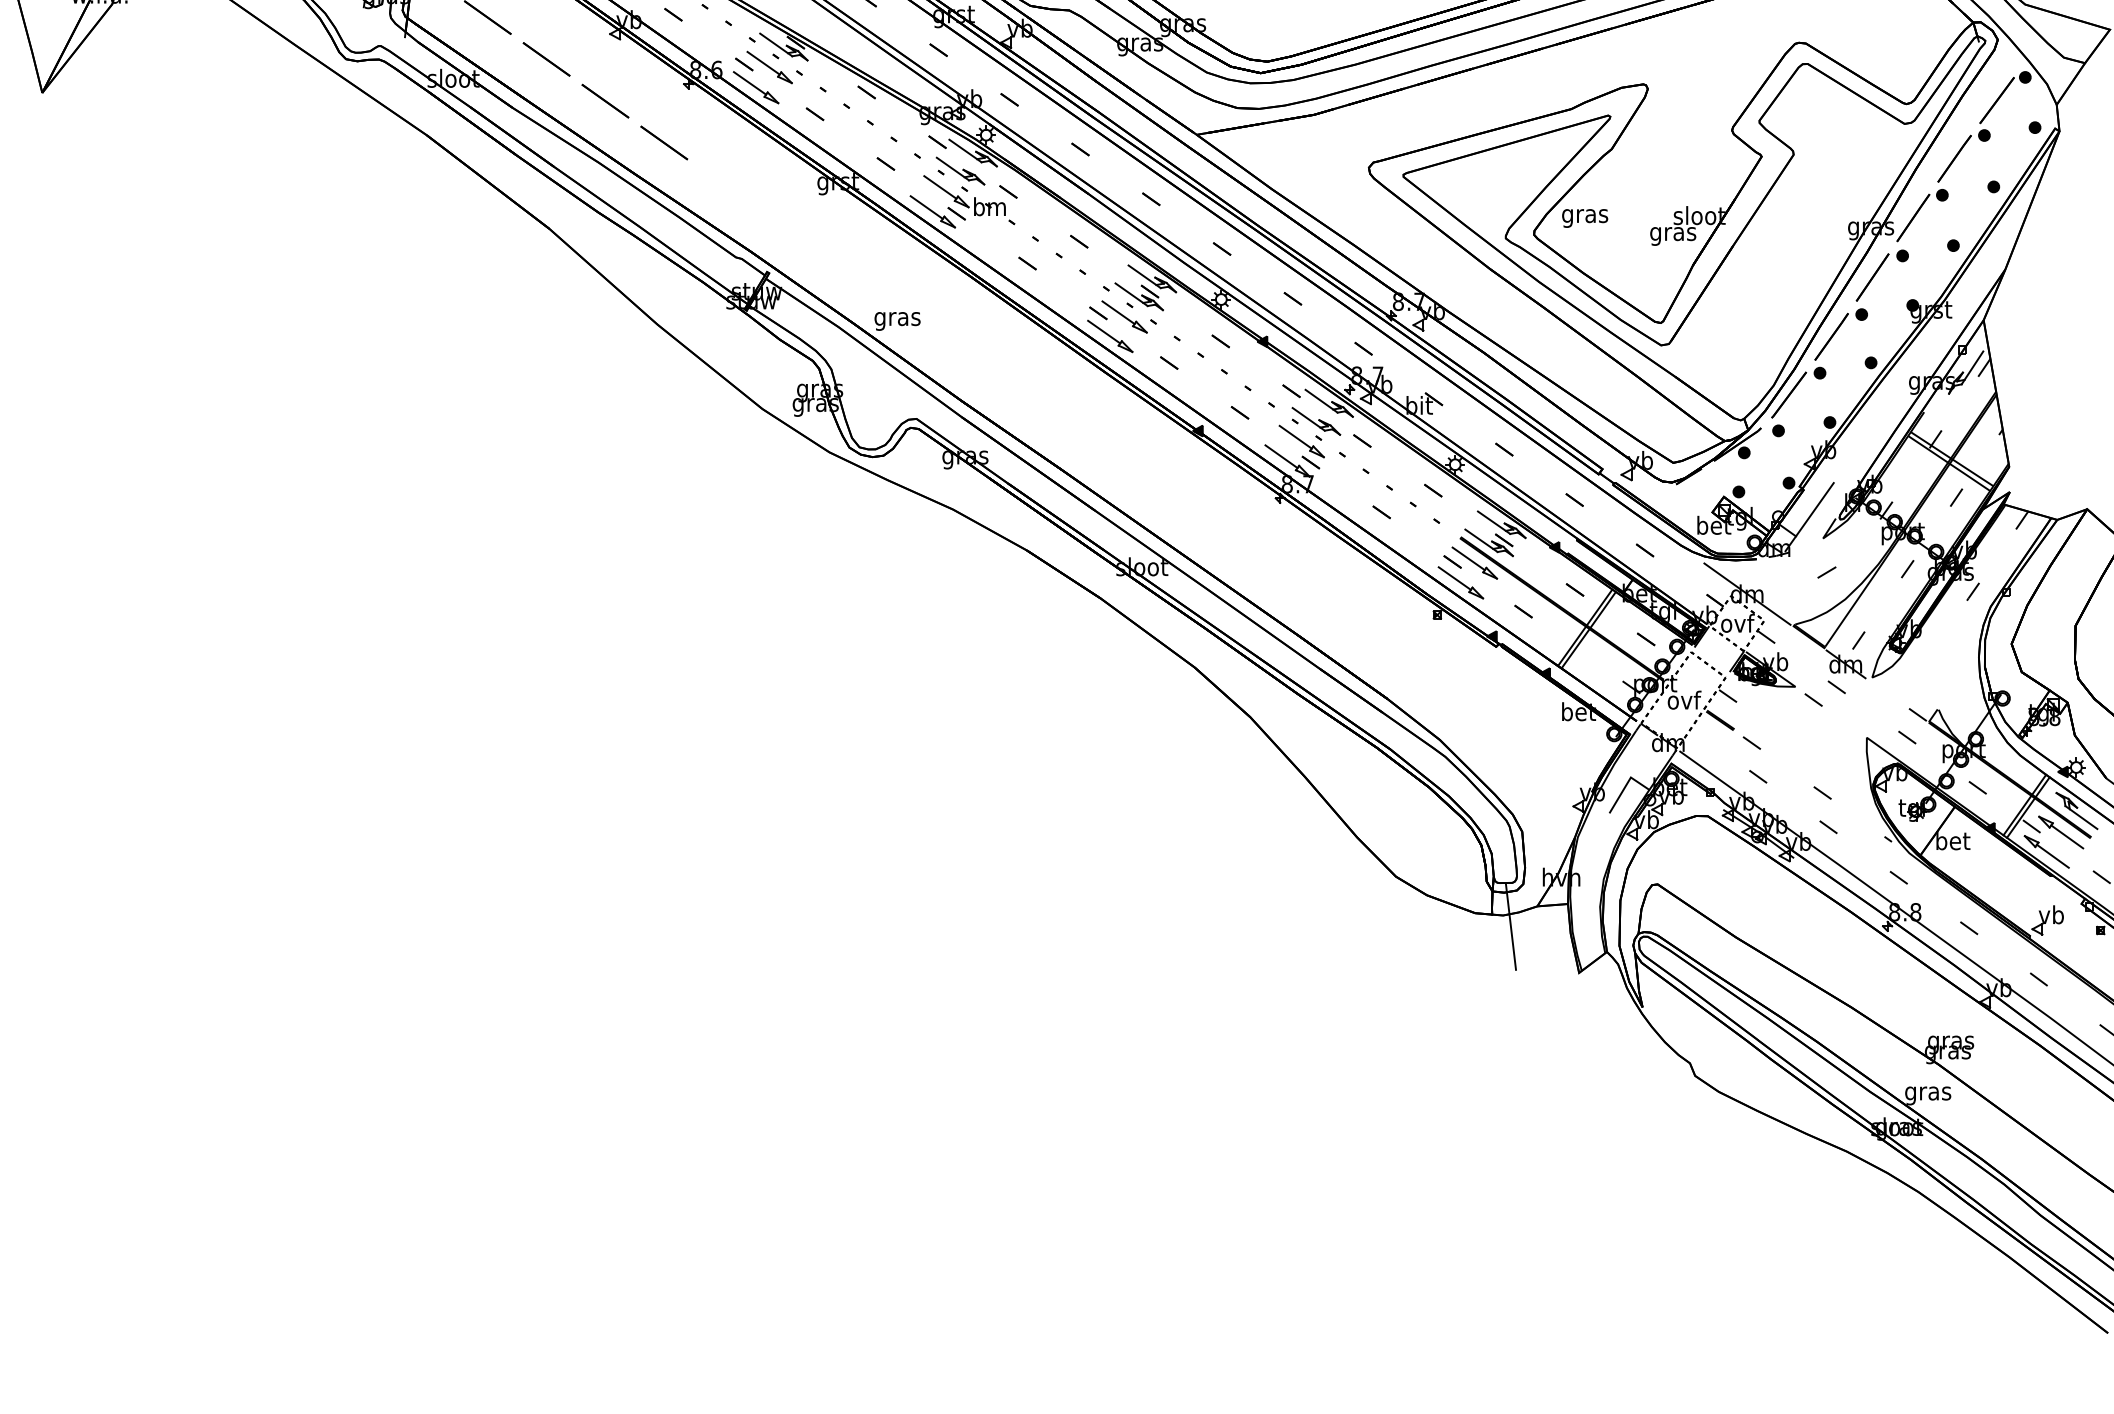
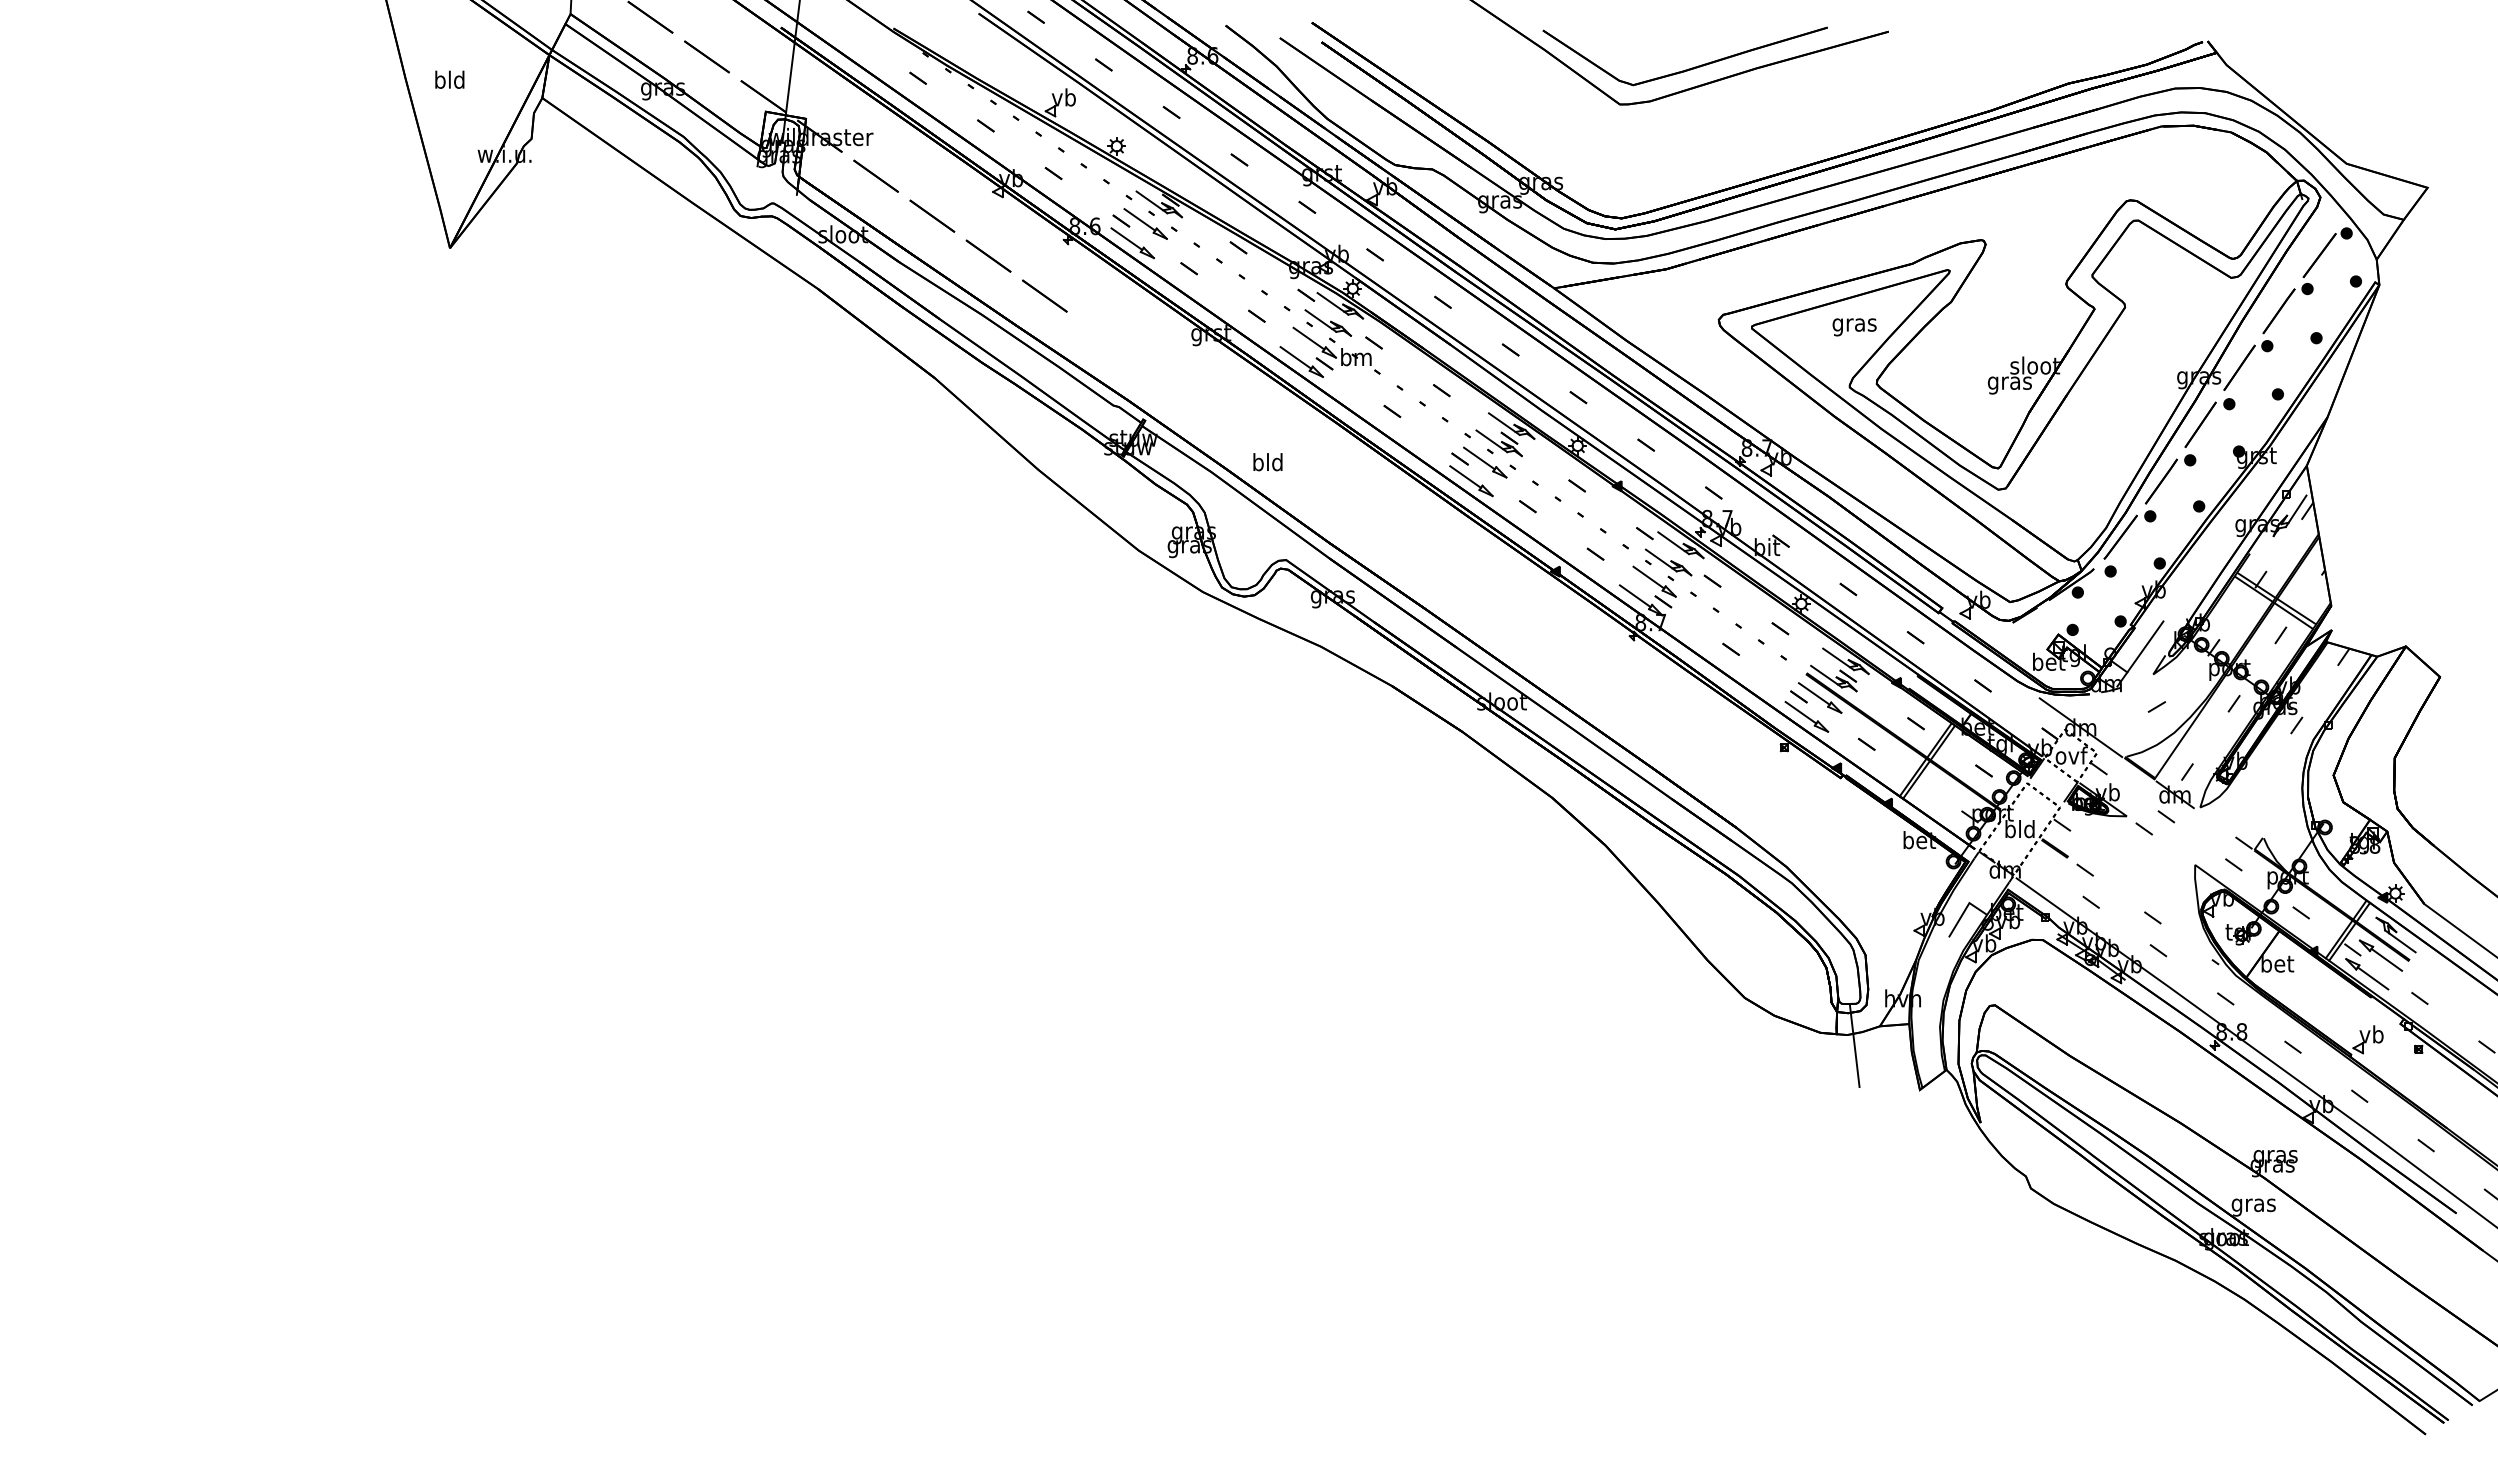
text: (1584, 218) -> (1854, 327), moved
text: (898, 318) -> (1268, 464), gras -> bld
text: (1684, 700) -> (2020, 829), ovf -> bld

